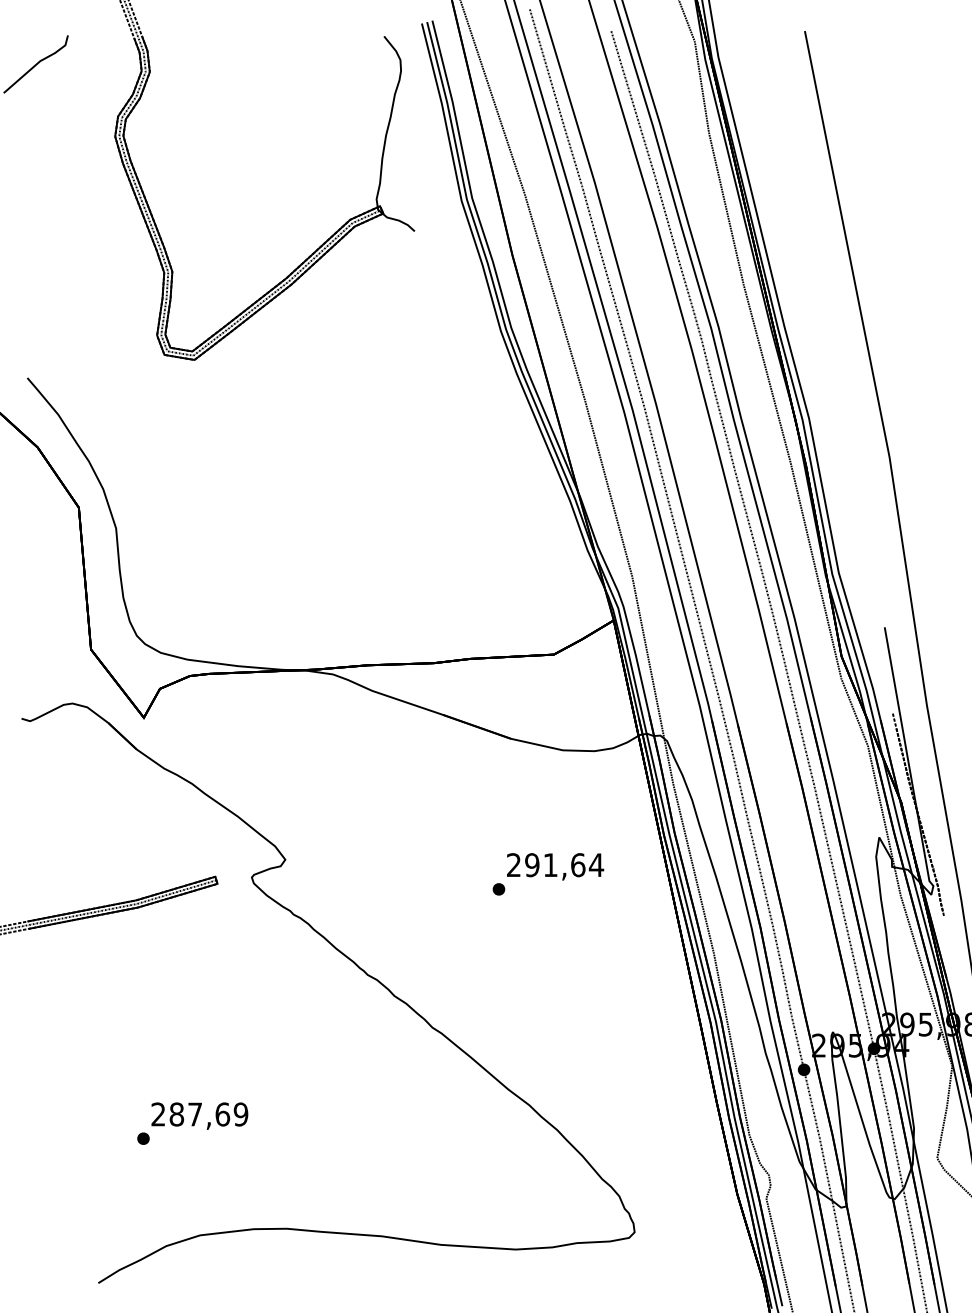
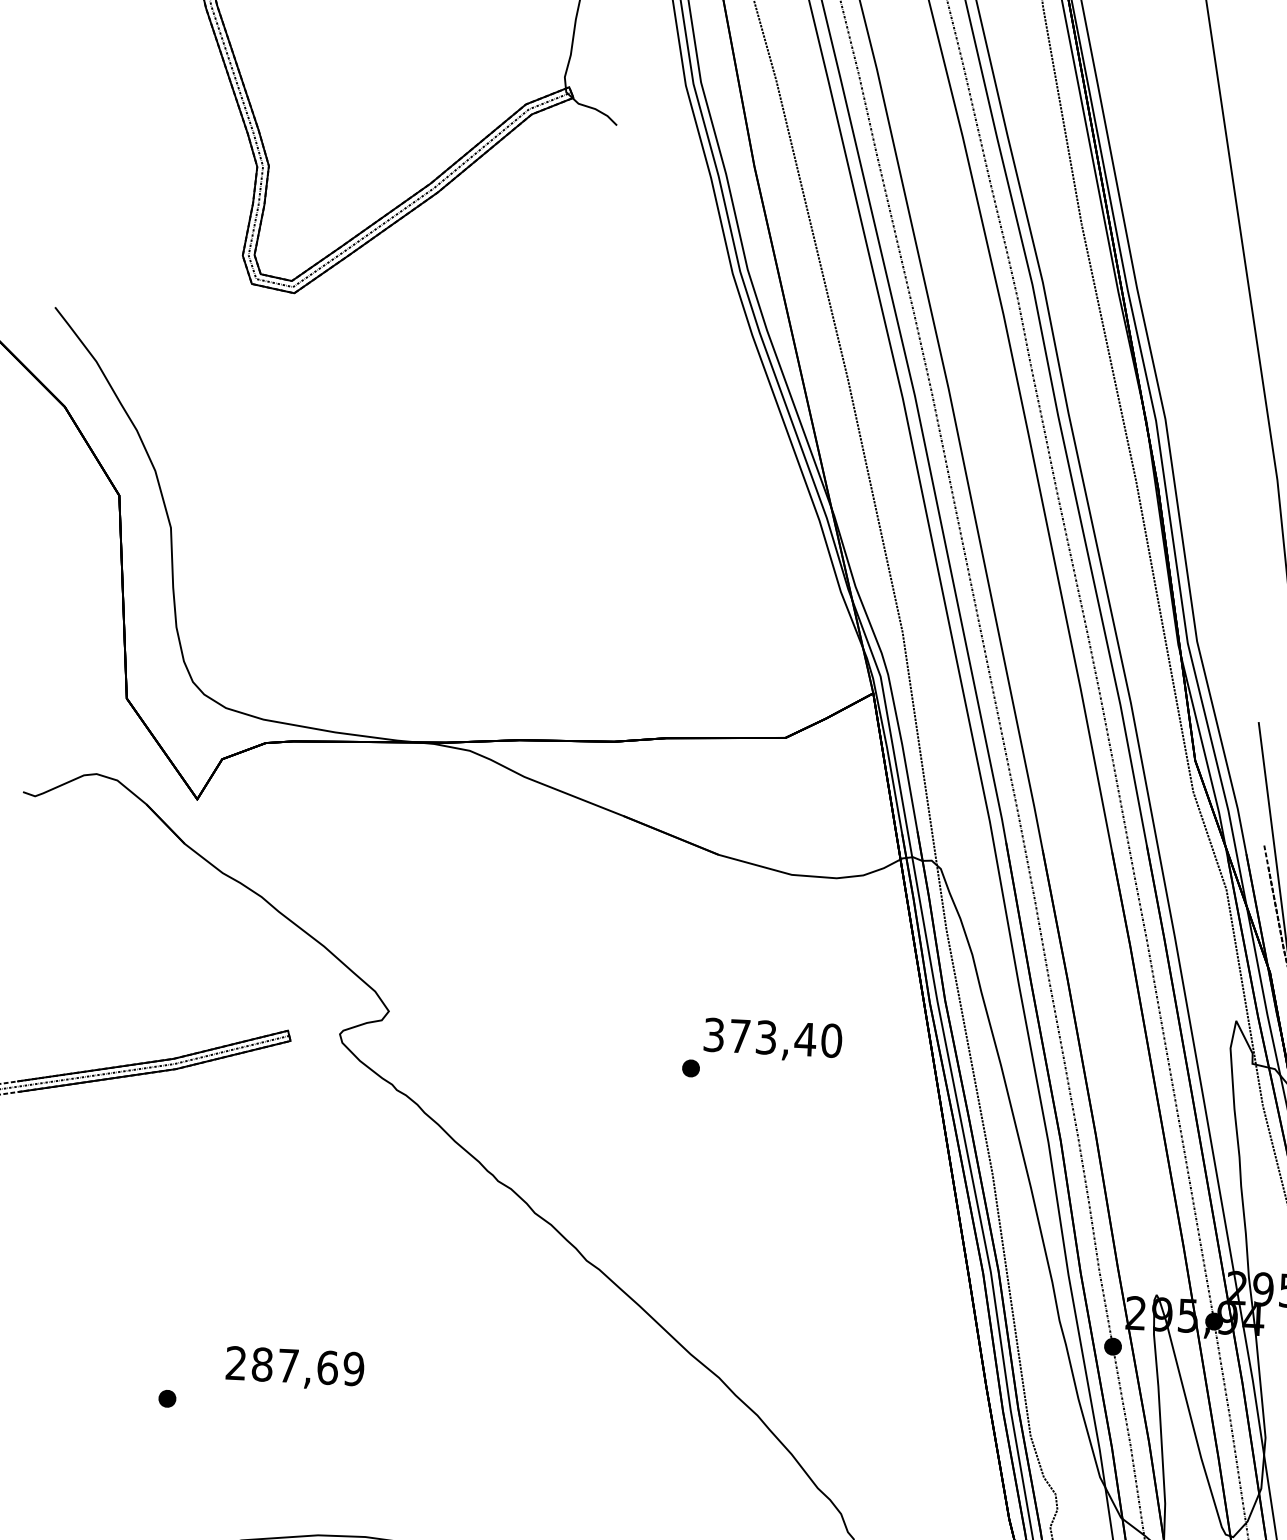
text: (555, 865) -> (773, 1038), 291,64 -> 373,40
text: (199, 1115) -> (294, 1367), moved

